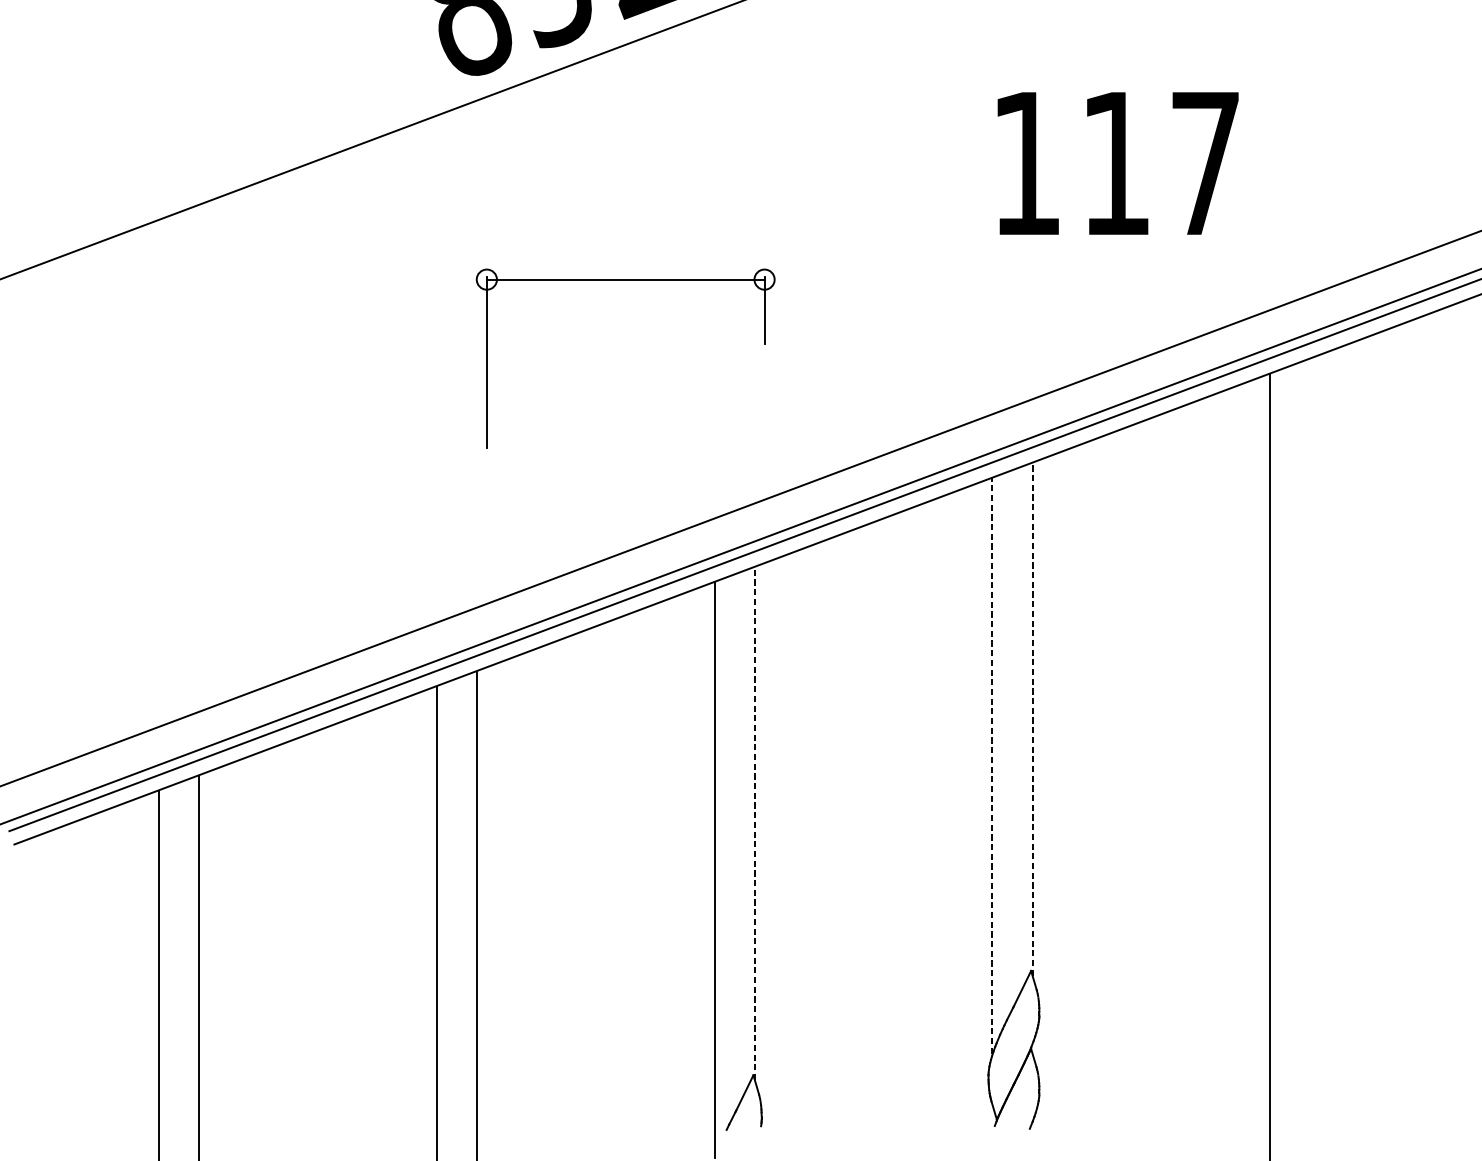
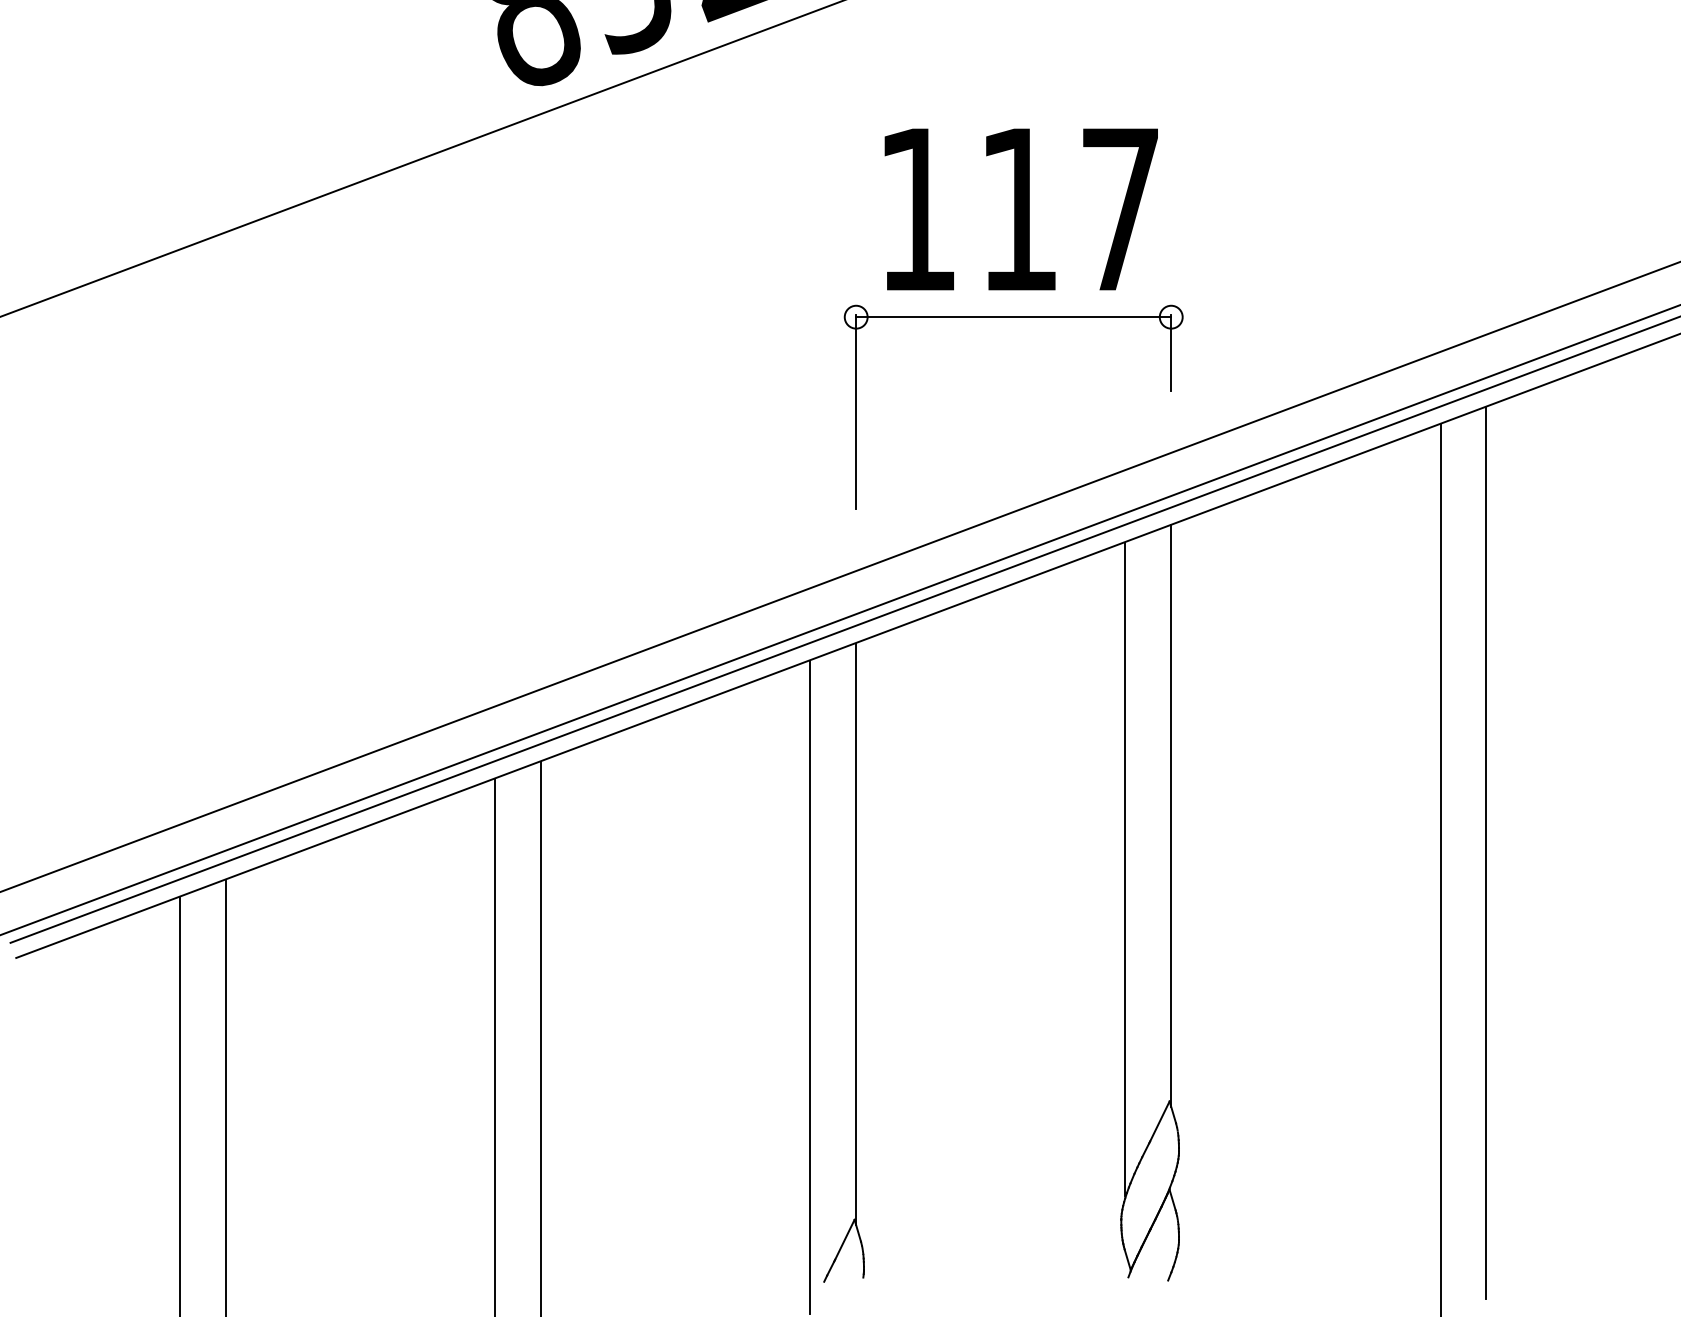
text: (1117, 163) -> (1020, 209), moved
part: (625, 279) -> (1013, 317), moved
line: (1032, 719) -> (1171, 816), dashed -> solid
line: (1310, 751) -> (1486, 852), added
line: (992, 766) -> (1125, 869), dashed -> solid
line: (755, 823) -> (856, 934), dashed -> solid

